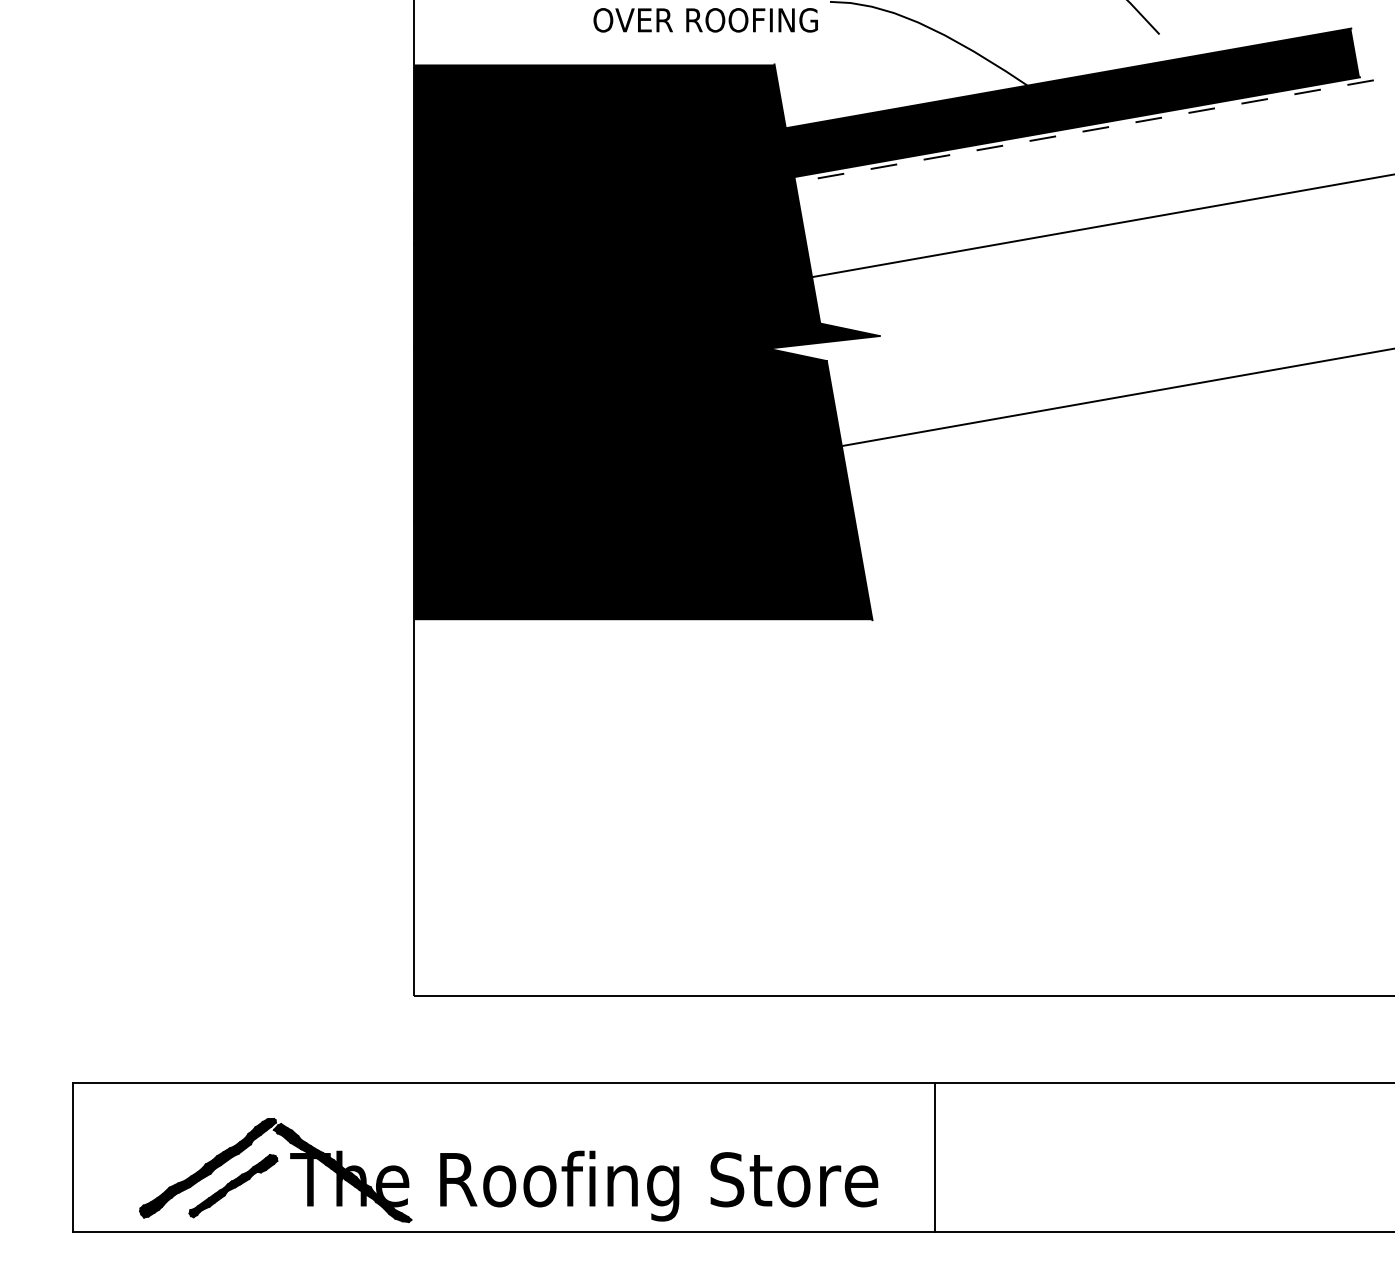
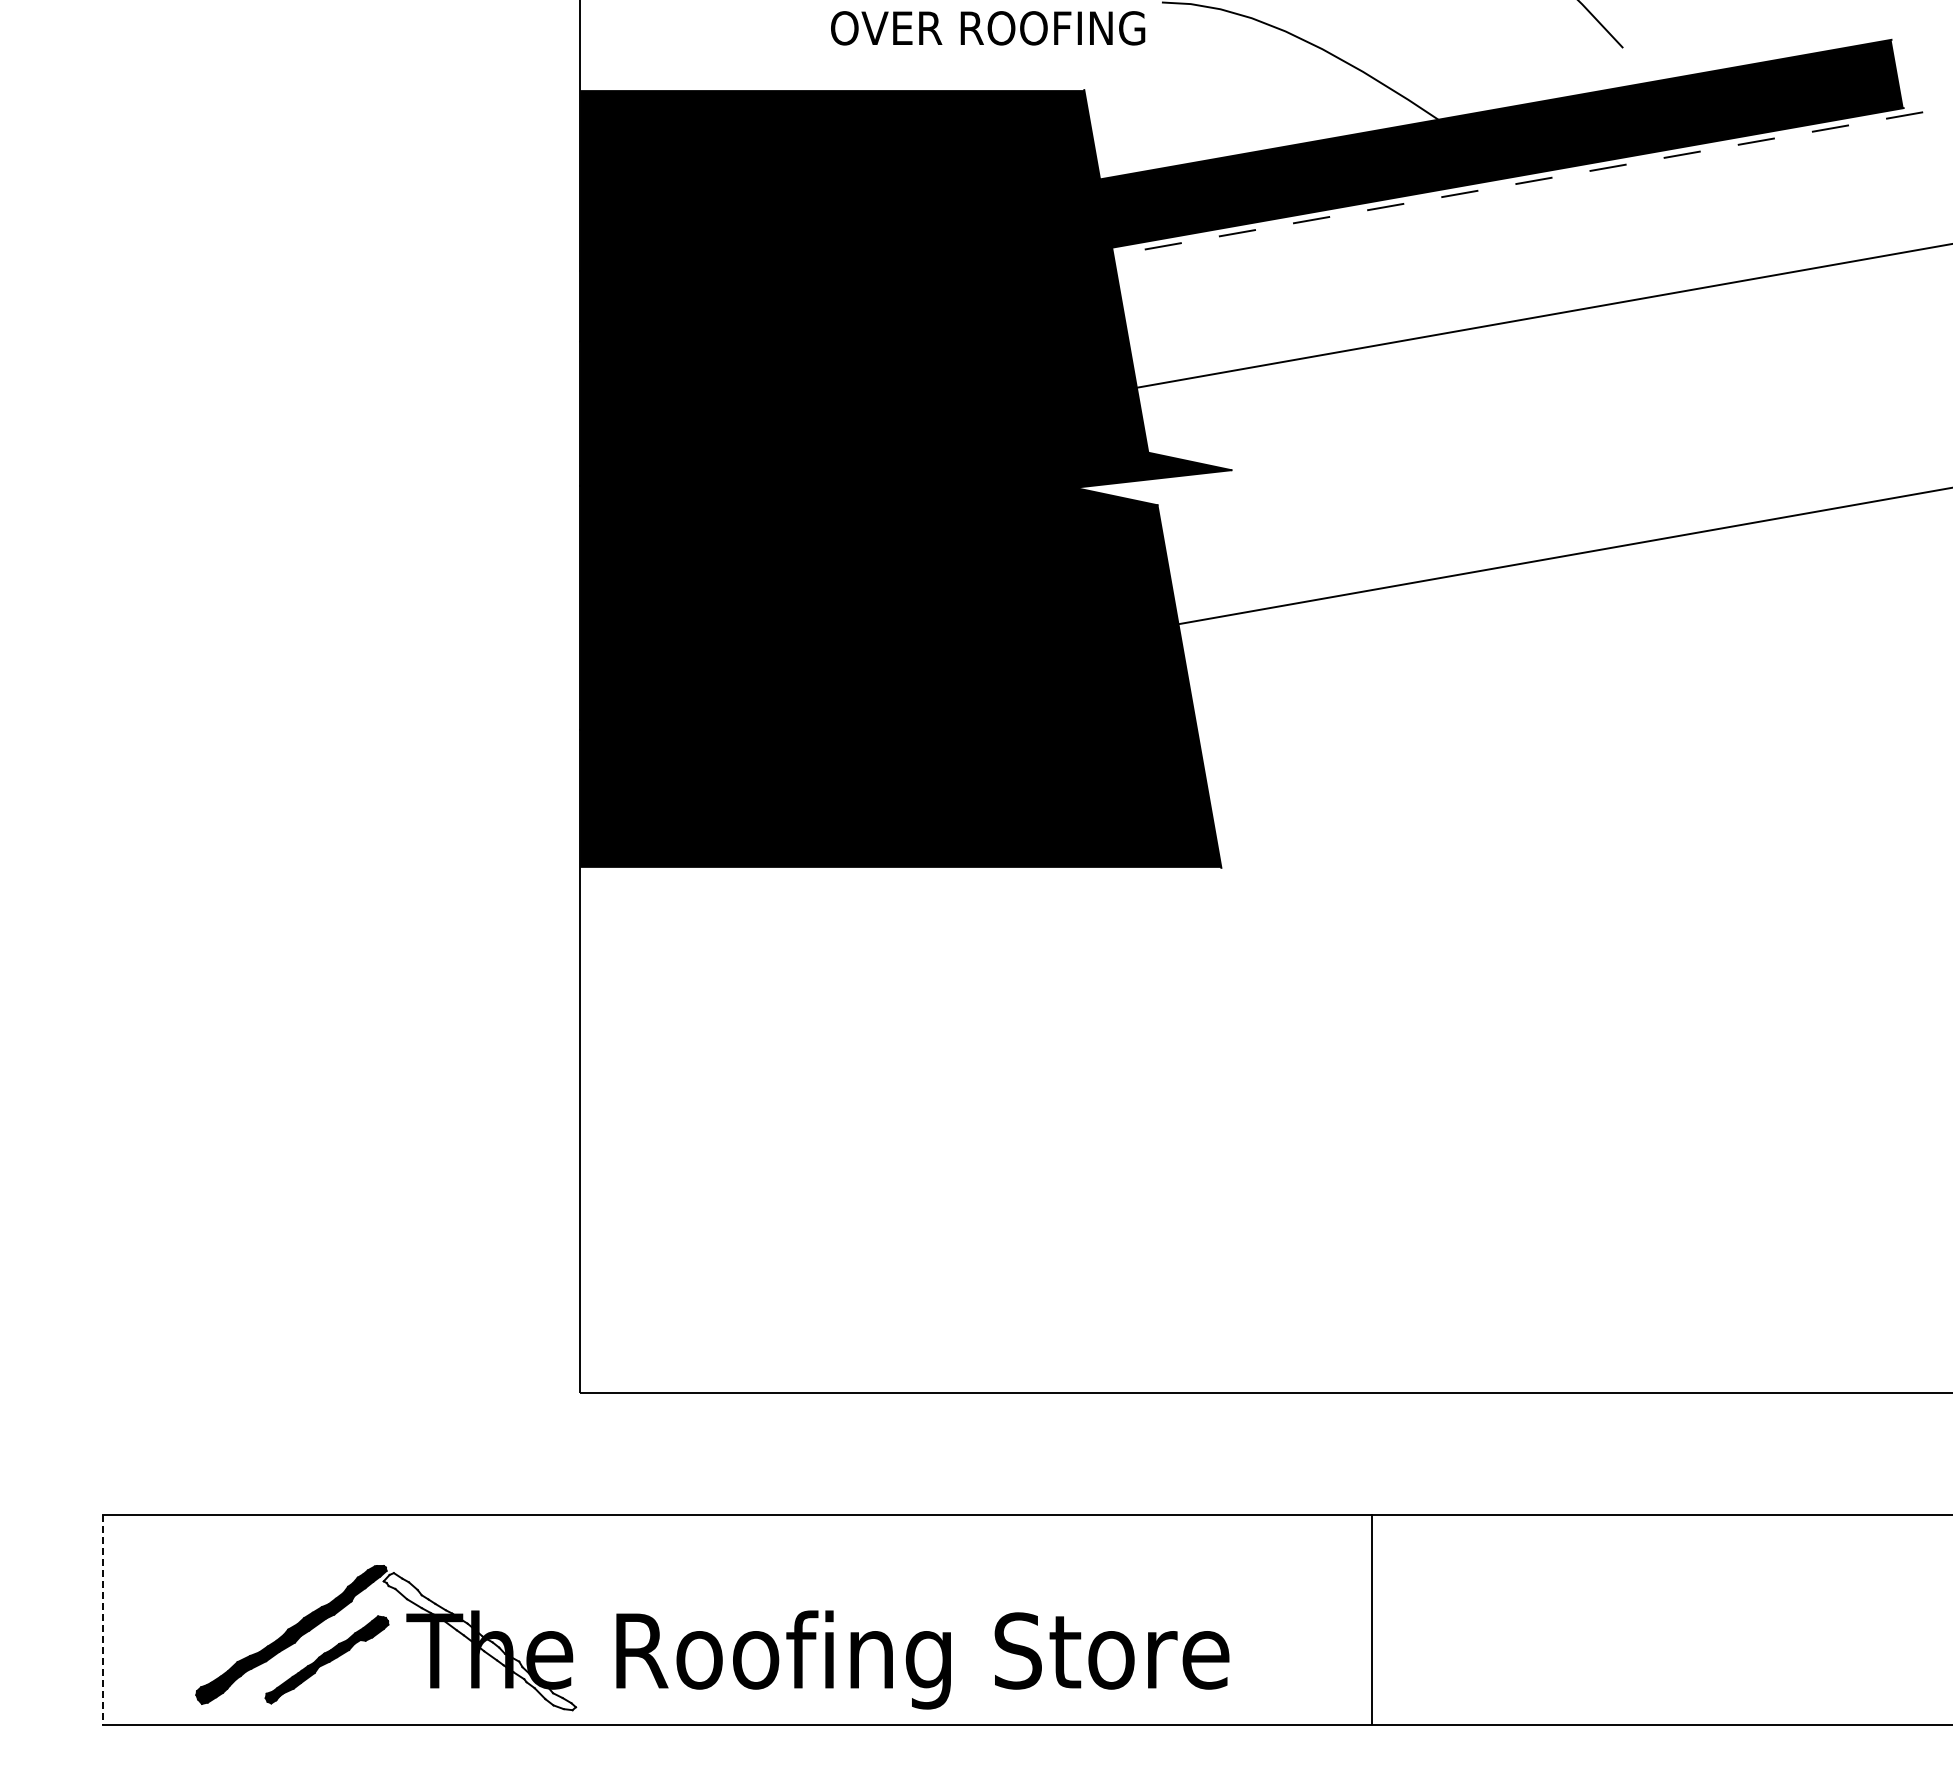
line: (73, 1157) -> (102, 1620), solid -> dashed
line: (934, 1157) -> (1371, 1619), moved
fill: (342, 1172) -> (479, 1641), removed

